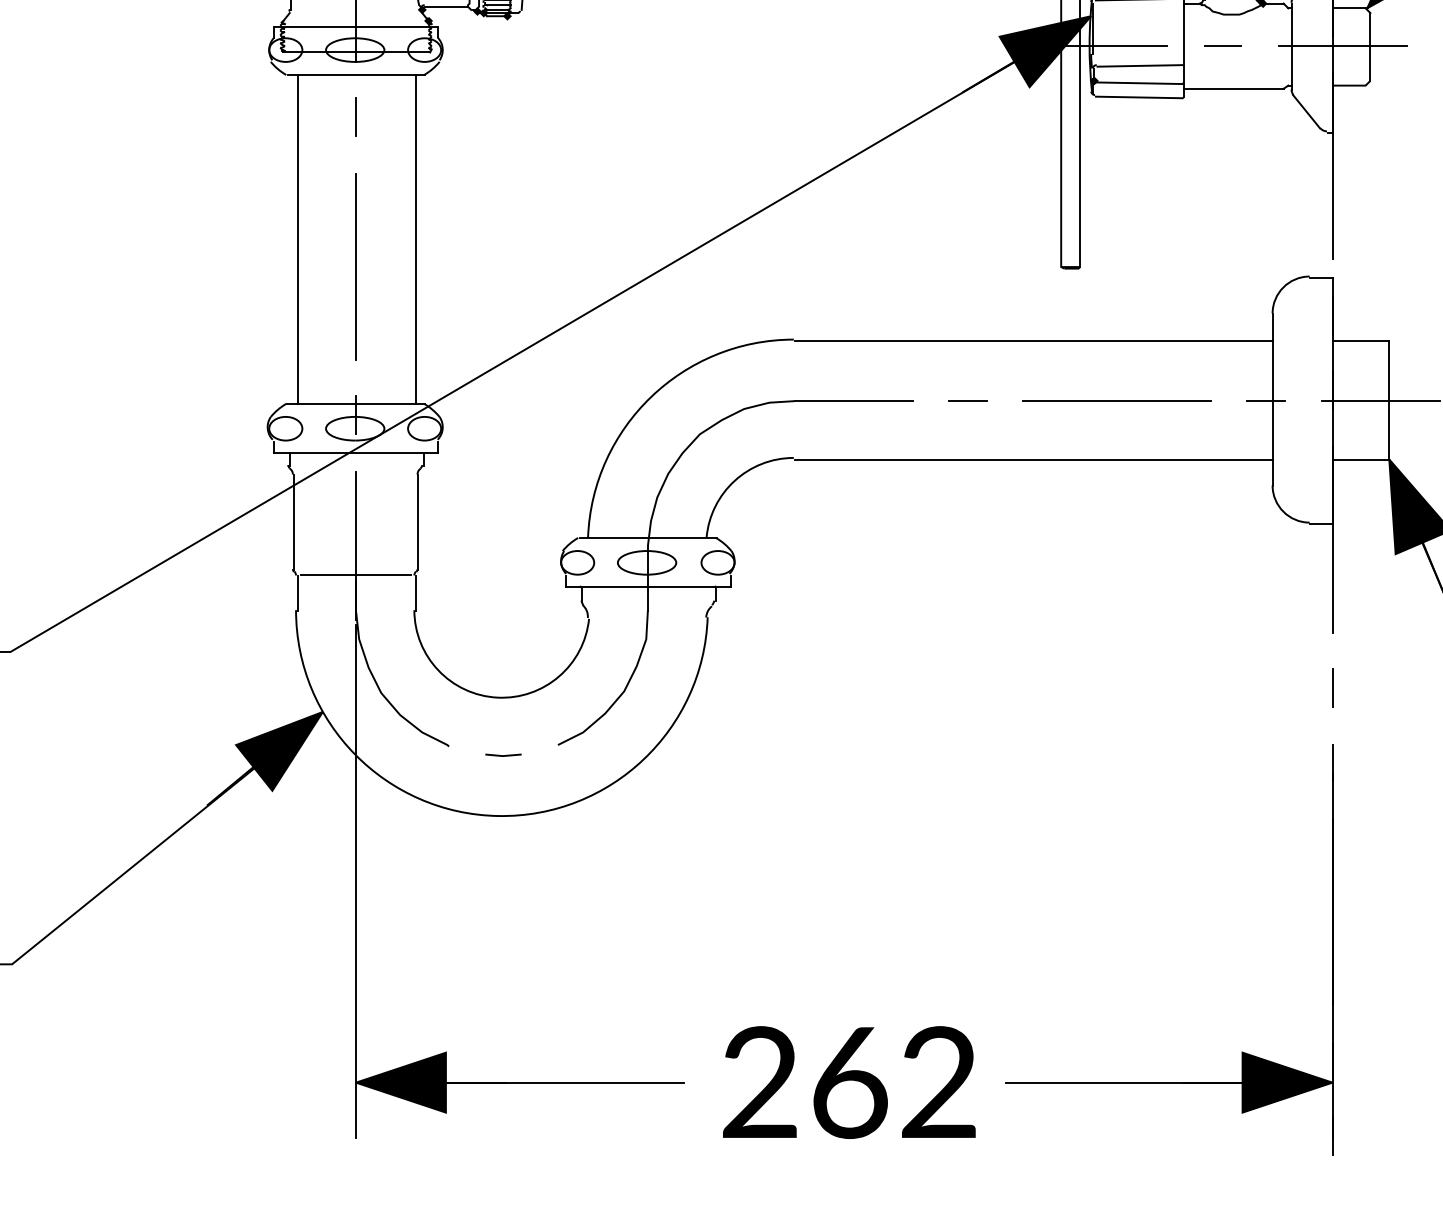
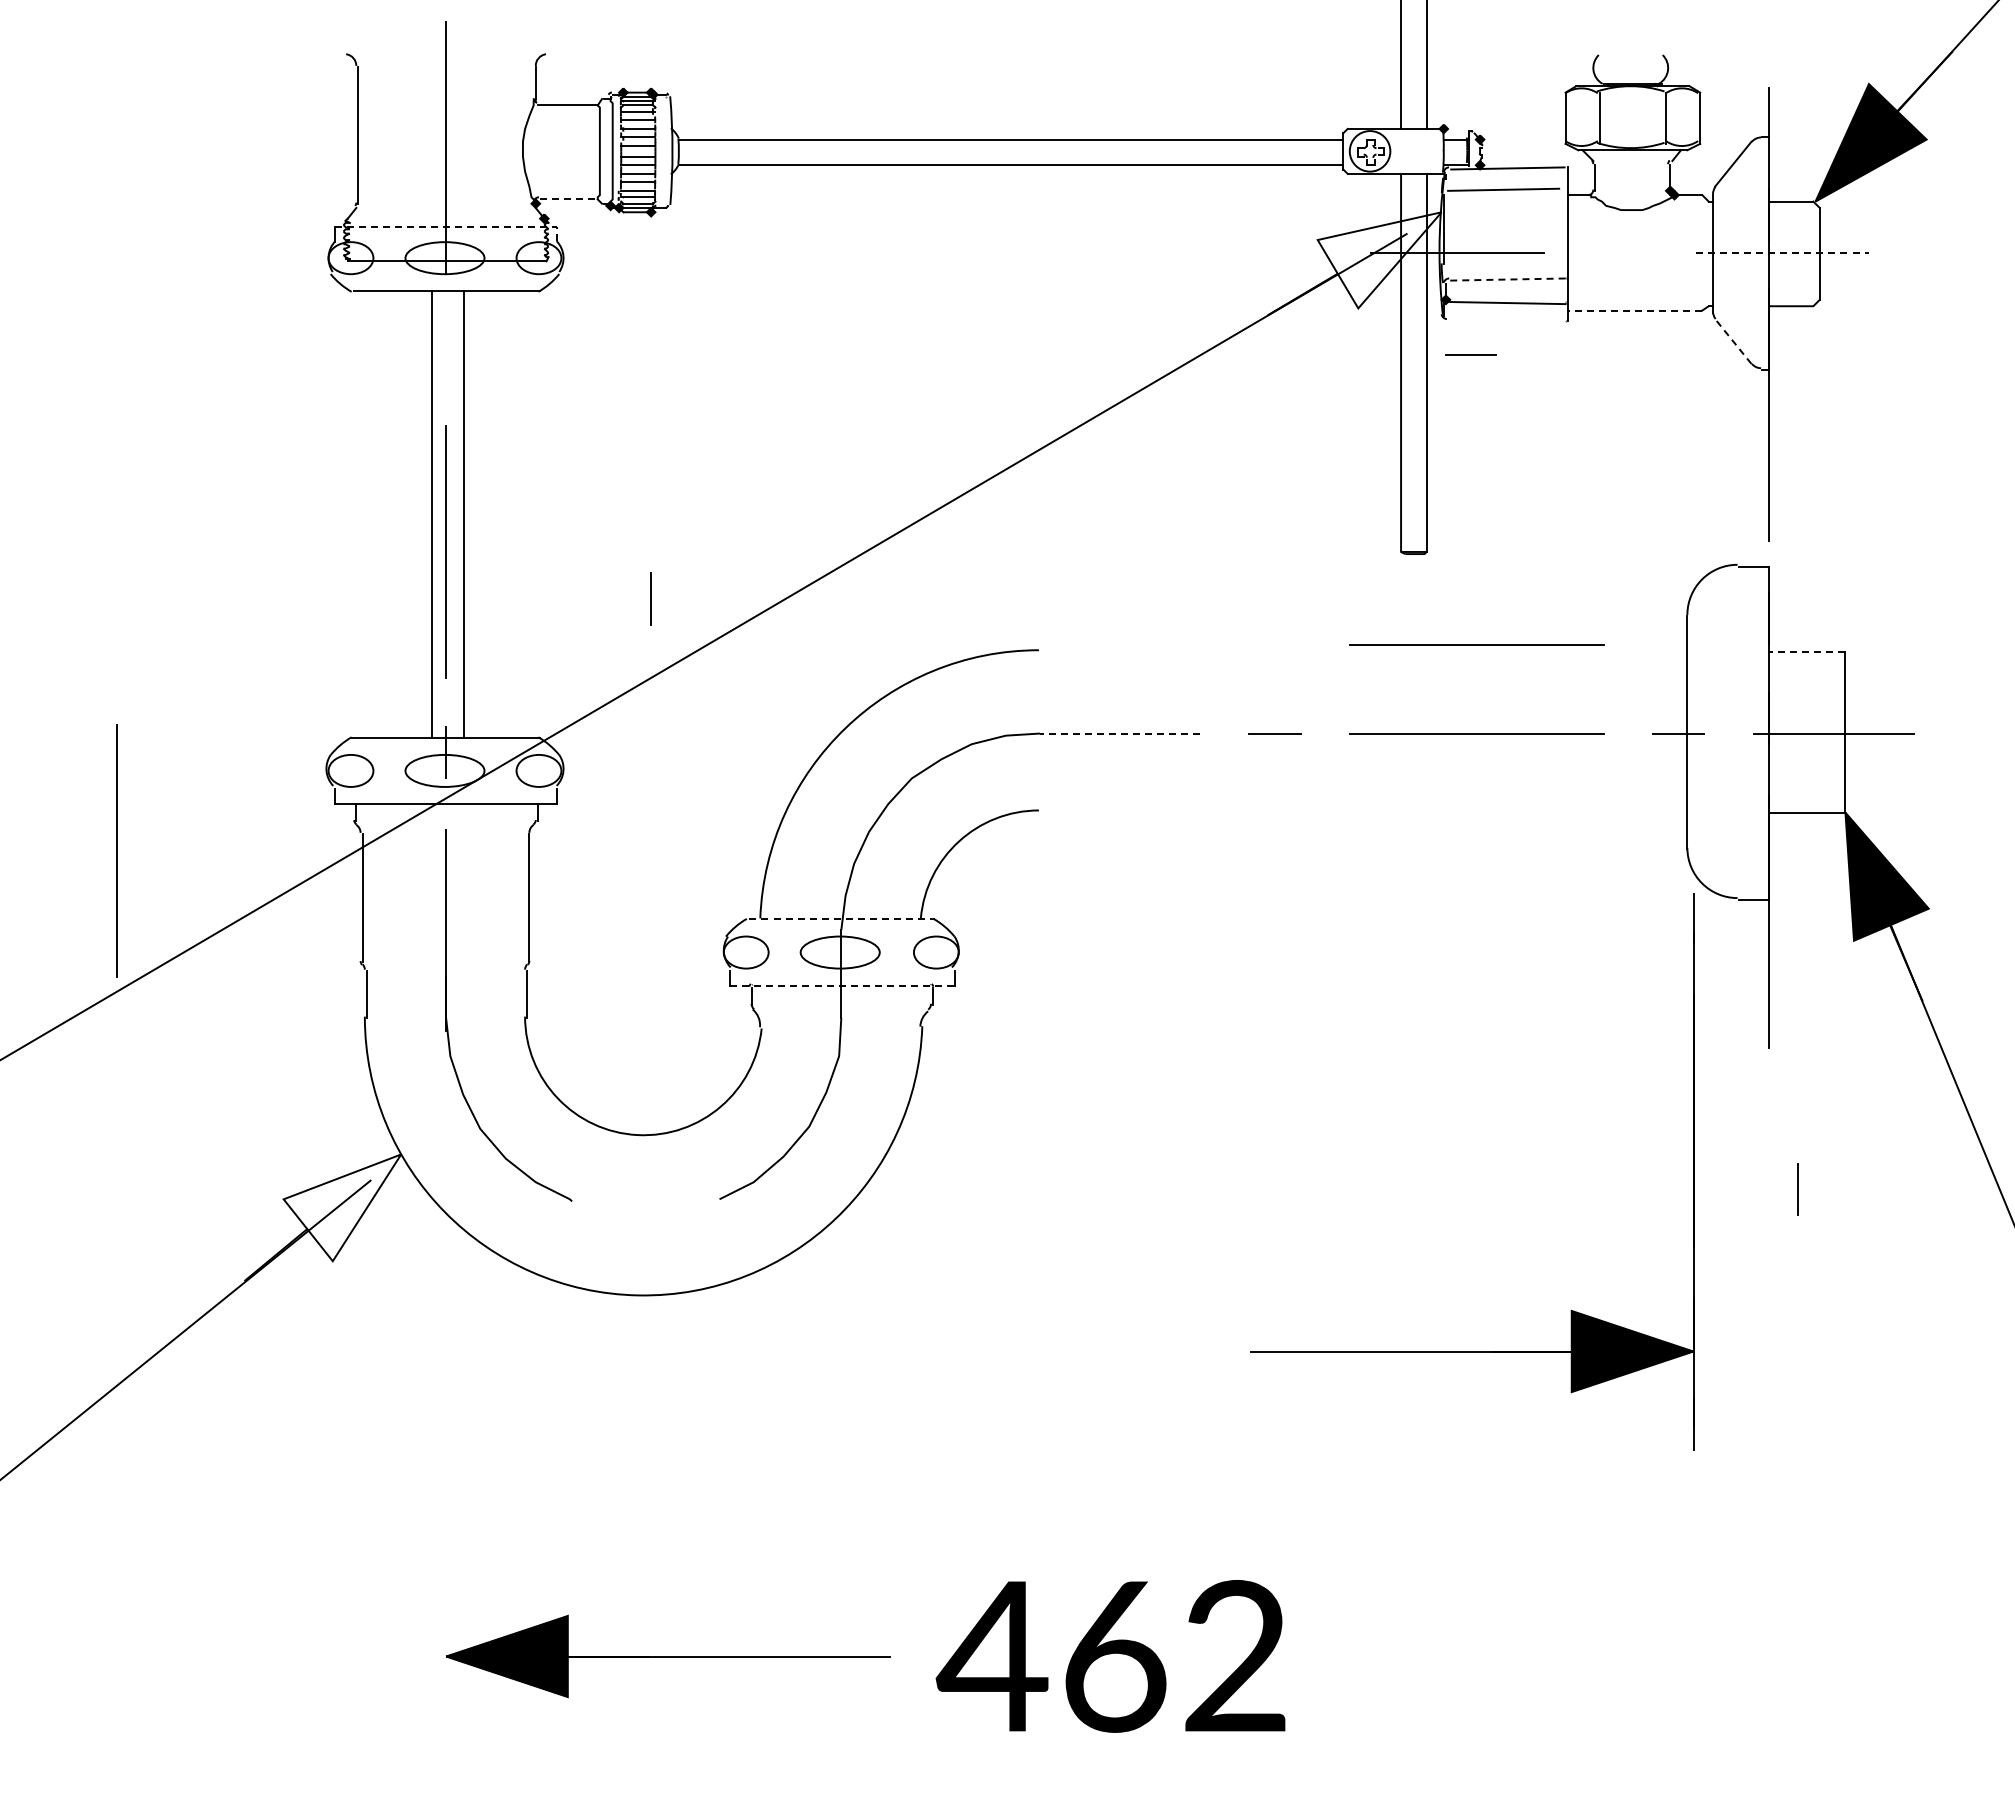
line: (446, 6) -> (568, 199), solid -> dashed
line: (362, 27) -> (454, 227), solid -> dashed
line: (1222, 45) -> (1470, 354), moved
line: (1342, 45) -> (1782, 252), solid -> dashed
fill: (1045, 51) -> (1379, 260), removed
line: (1139, 65) -> (1507, 279), solid -> dashed
line: (1233, 88) -> (1634, 310), solid -> dashed
line: (1139, 97) -> (1506, 322), removed
line: (1306, 111) -> (1733, 341), solid -> dashed
line: (355, 116) -> (650, 598), moved
line: (298, 239) -> (432, 514), moved
line: (416, 239) -> (464, 514), moved
line: (1116, 335) -> (1476, 644), added
line: (1033, 341) -> (1363, 652), removed
line: (1360, 341) -> (1806, 652), solid -> dashed
line: (853, 401) -> (1119, 733), solid -> dashed
line: (1033, 459) -> (1363, 812), removed
line: (112, 487) -> (116, 850), added
line: (648, 538) -> (842, 919), solid -> dashed
line: (355, 574) -> (445, 968), removed
line: (648, 587) -> (842, 985), solid -> dashed
line: (1332, 688) -> (1797, 1189), moved
fill: (279, 751) -> (342, 1207), removed
line: (503, 755) -> (645, 1213), removed
line: (356, 881) -> (446, 1383), removed
part: (1242, 1051) -> (1571, 1309), moved
text: (758, 1081) -> (991, 1655), 262 -> 462

